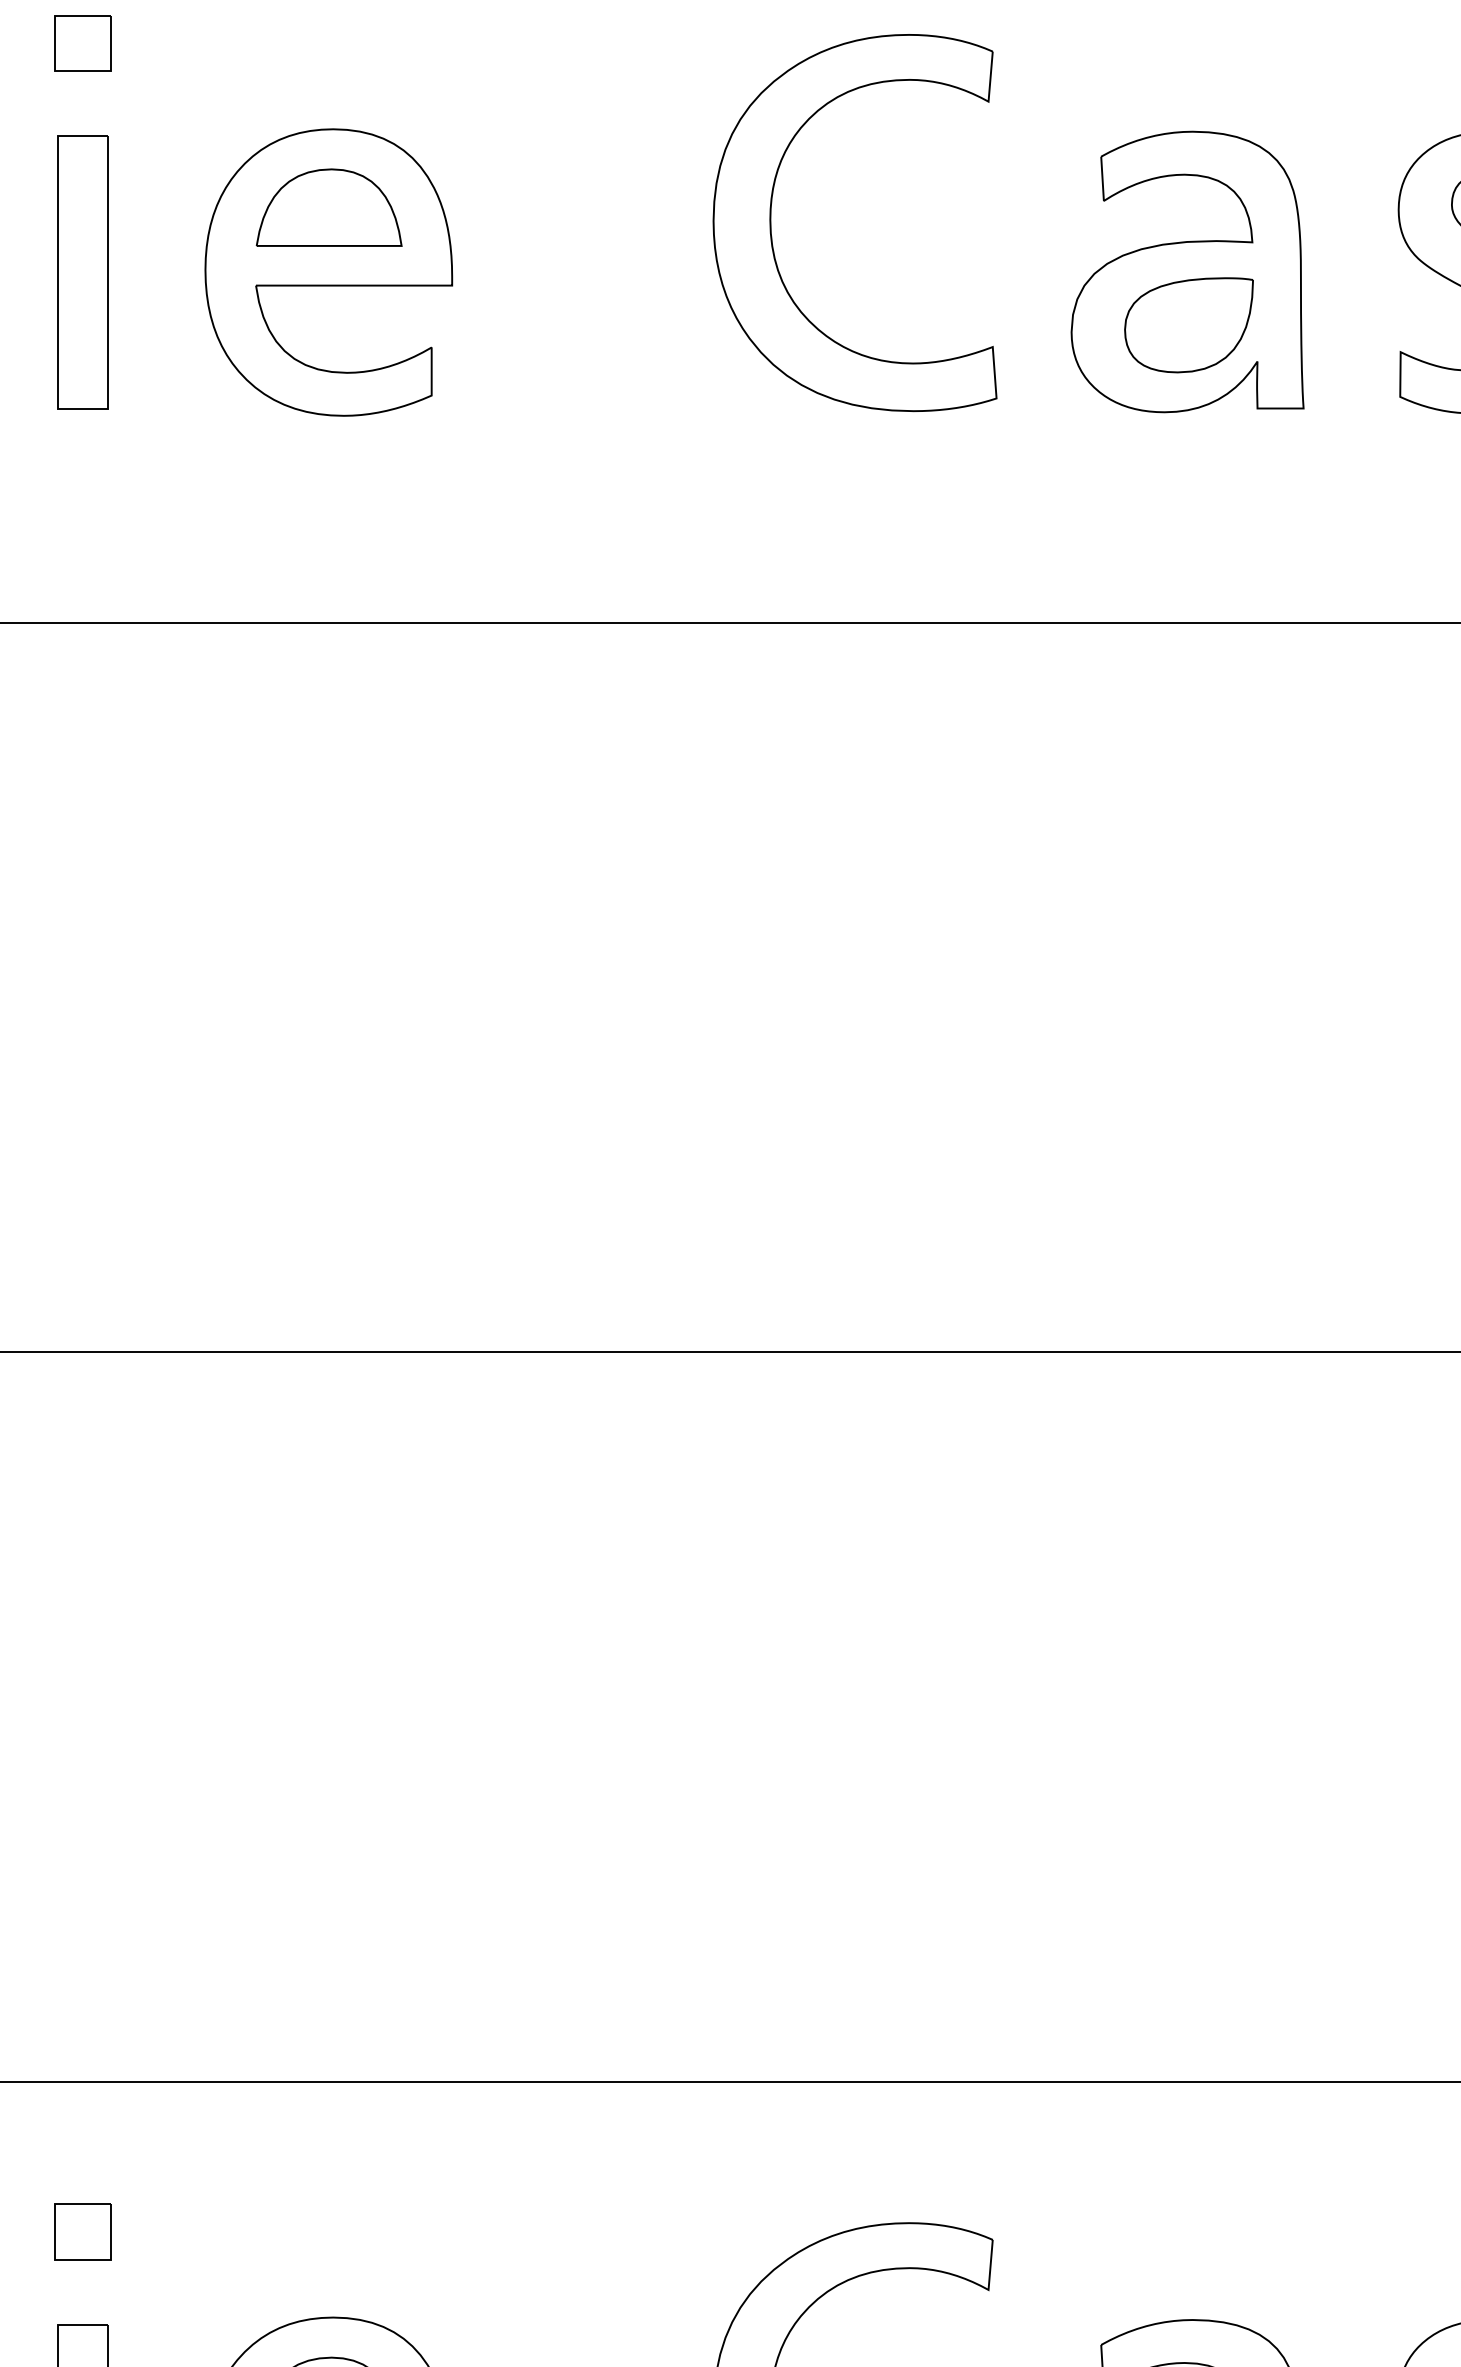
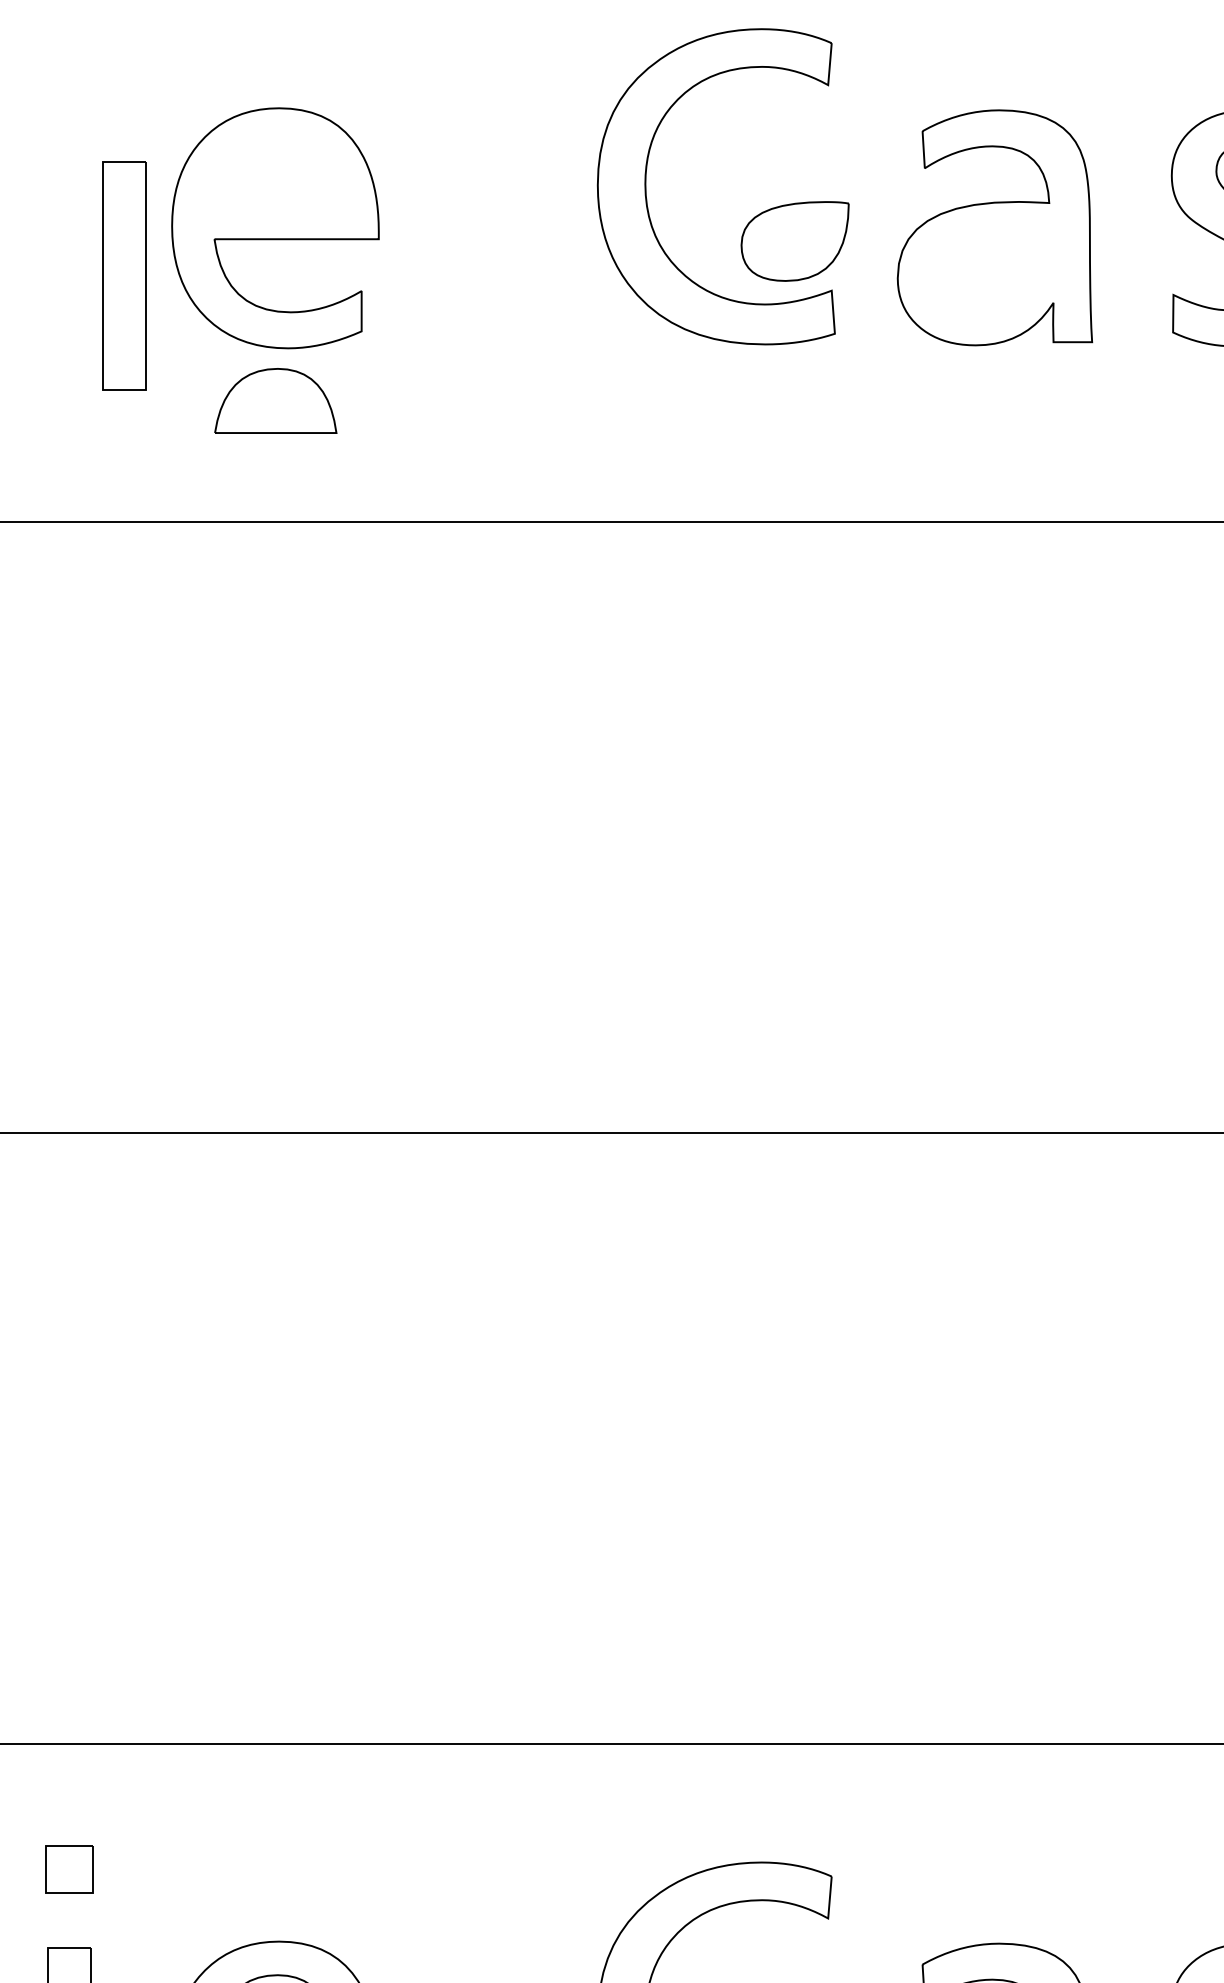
part: (82, 43) -> (69, 36), removed
part: (328, 207) -> (275, 400), moved
part: (82, 271) -> (124, 275), moved
part: (1188, 325) -> (794, 241), moved

